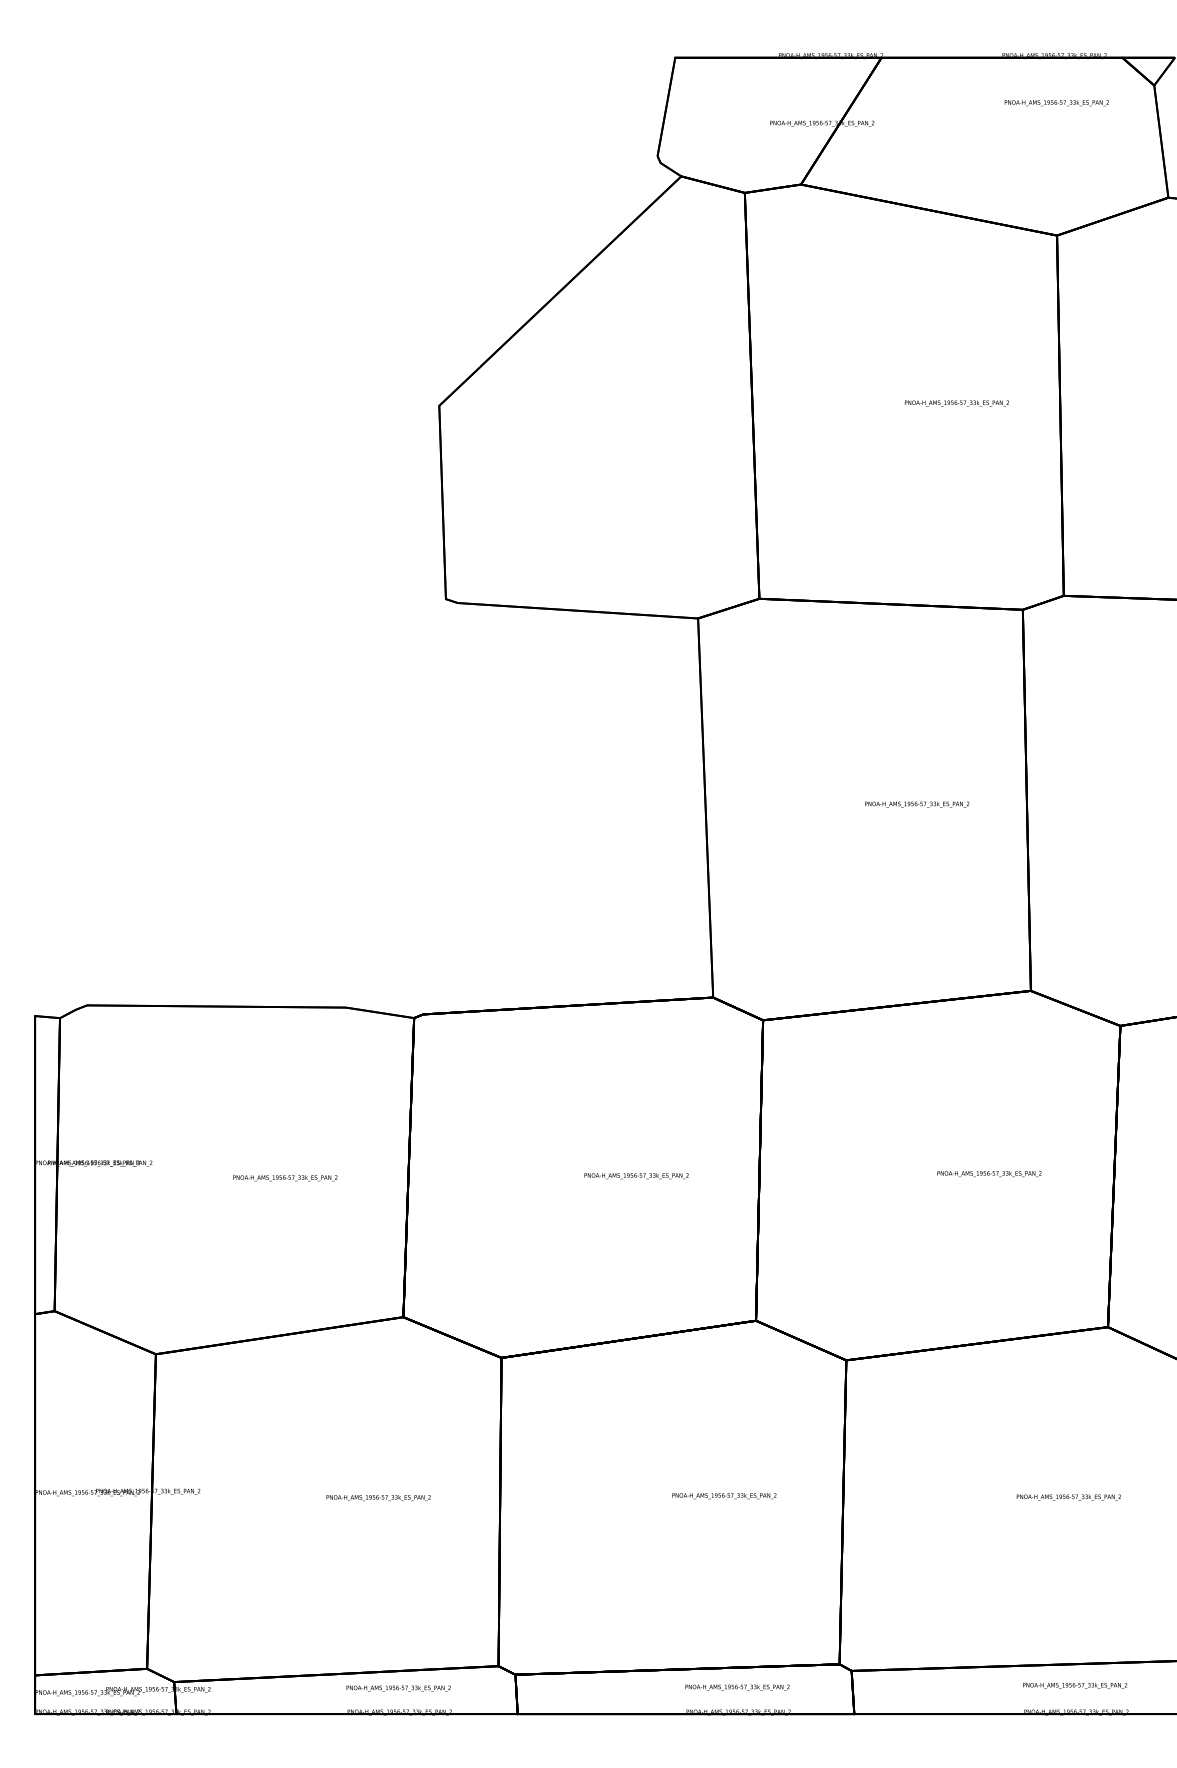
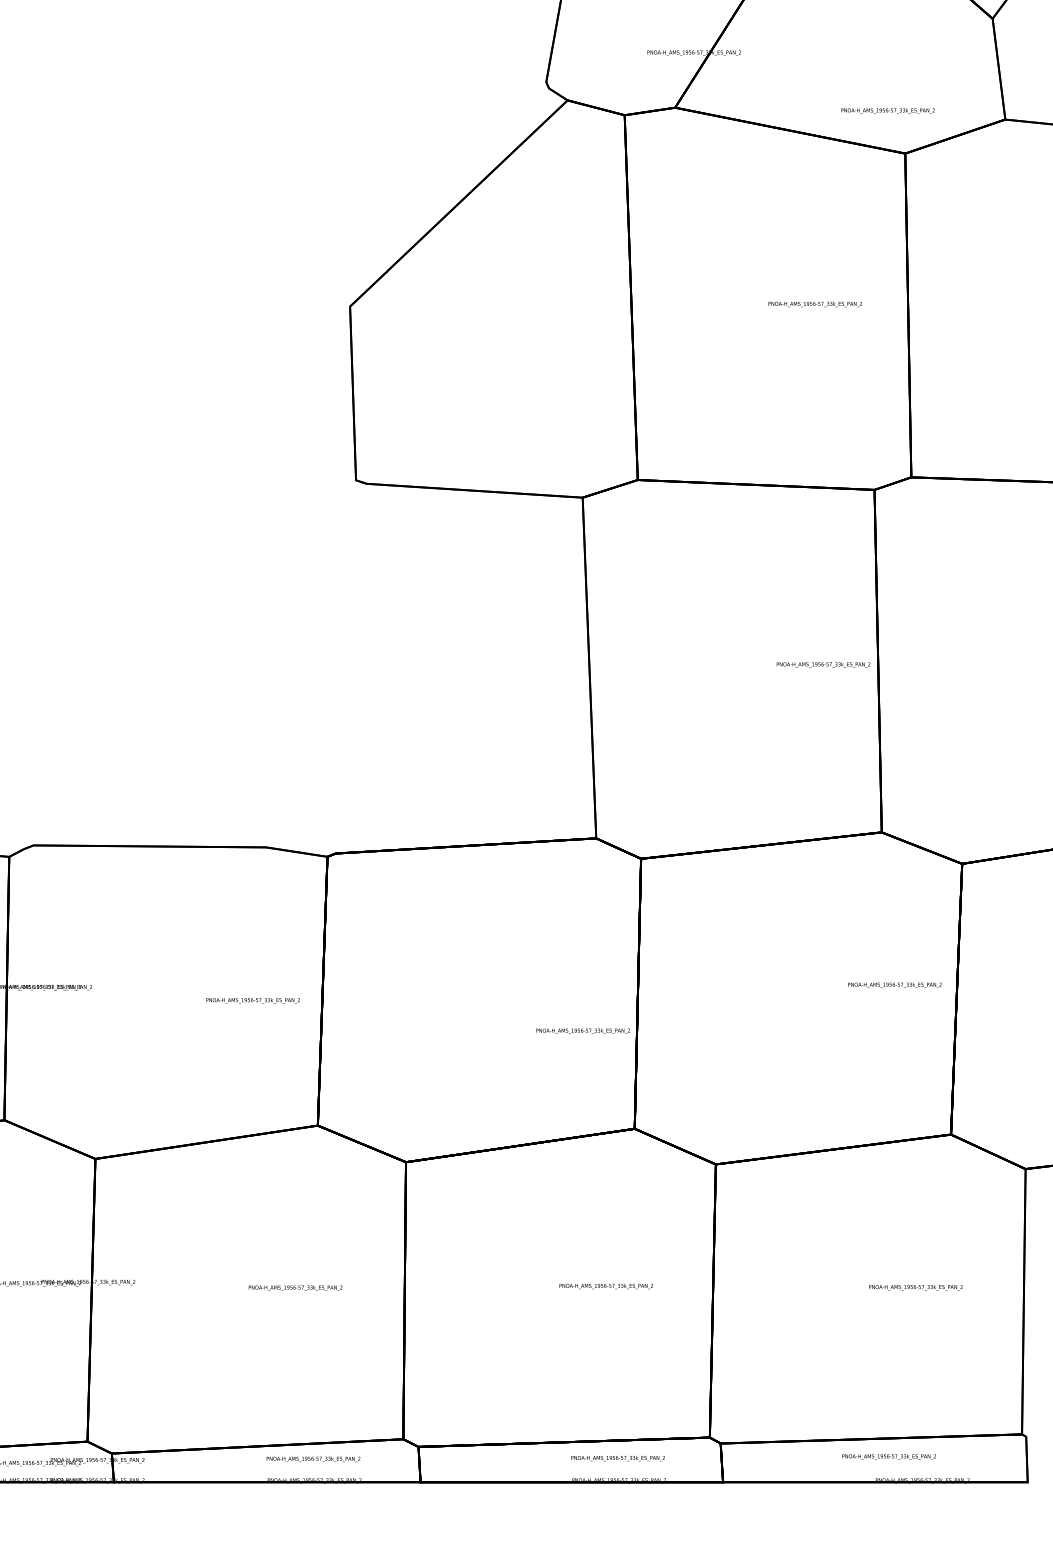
text: (1056, 103) -> (887, 111), moved
text: (917, 804) -> (823, 664), moved
text: (989, 1173) -> (894, 984), moved
text: (636, 1176) -> (583, 1031), moved
text: (285, 1178) -> (253, 1000), moved
text: (1075, 1685) -> (889, 1456), moved

